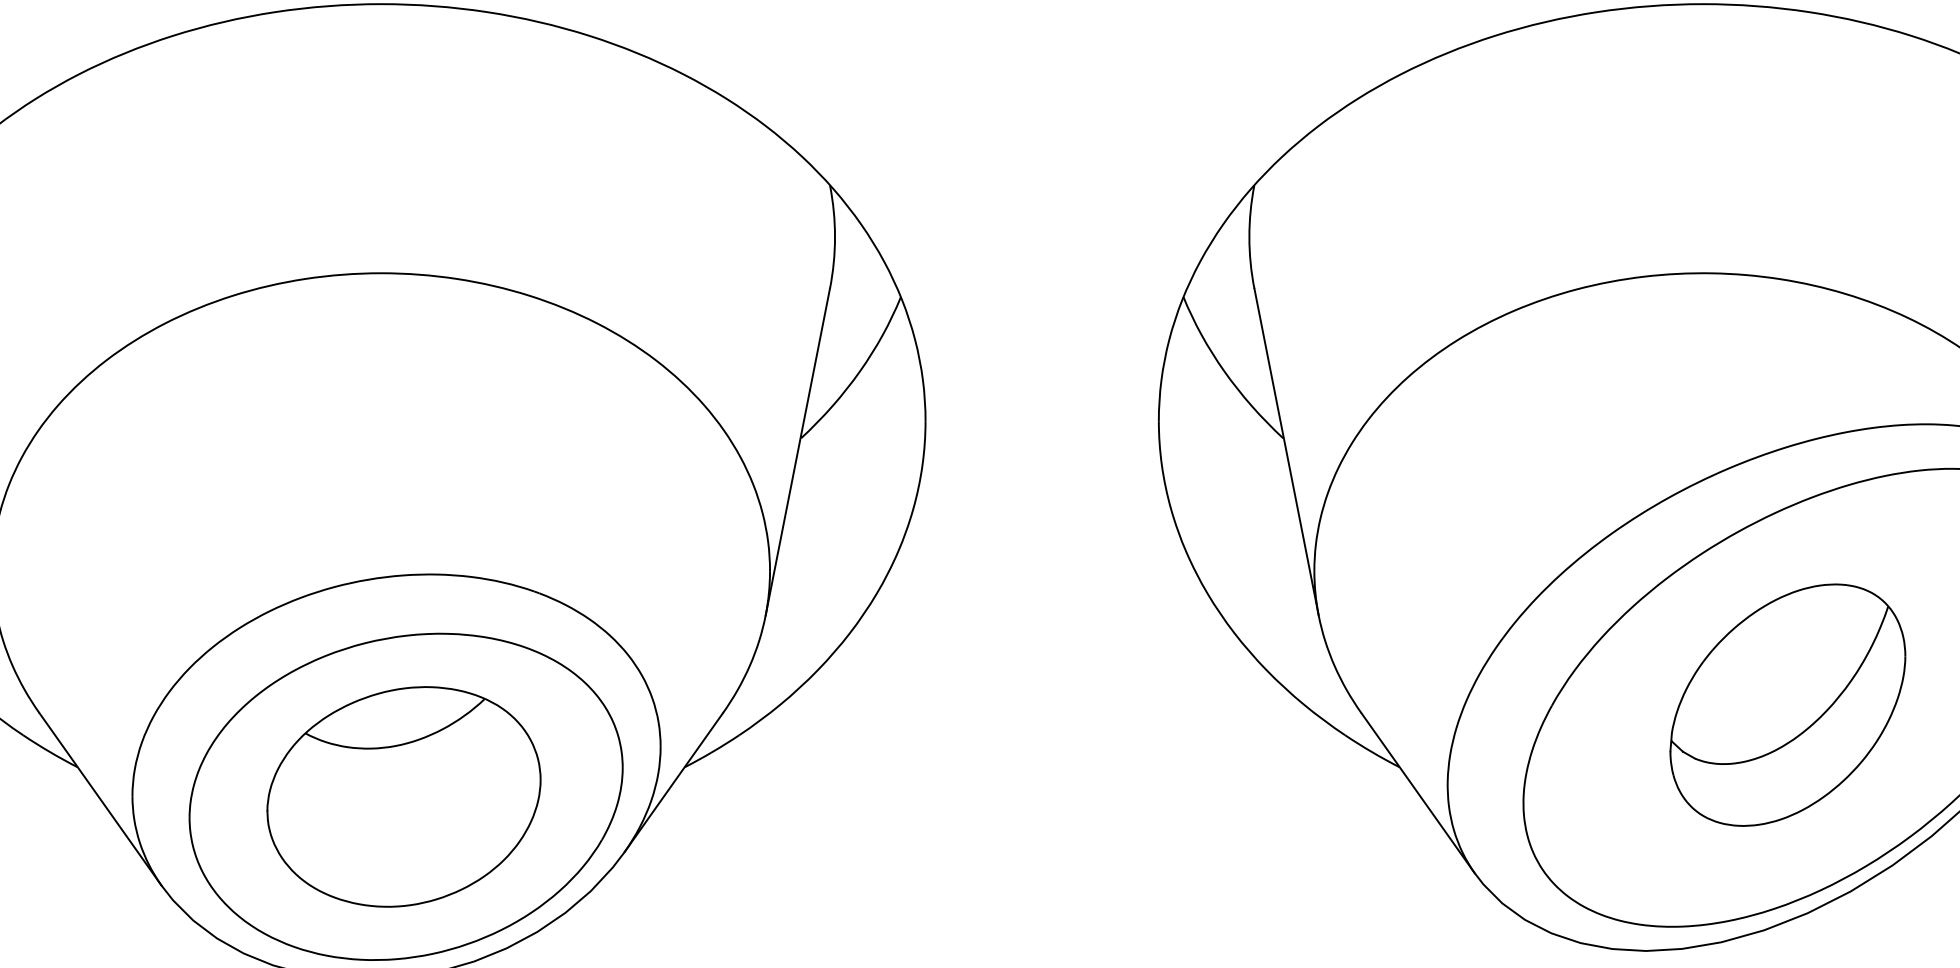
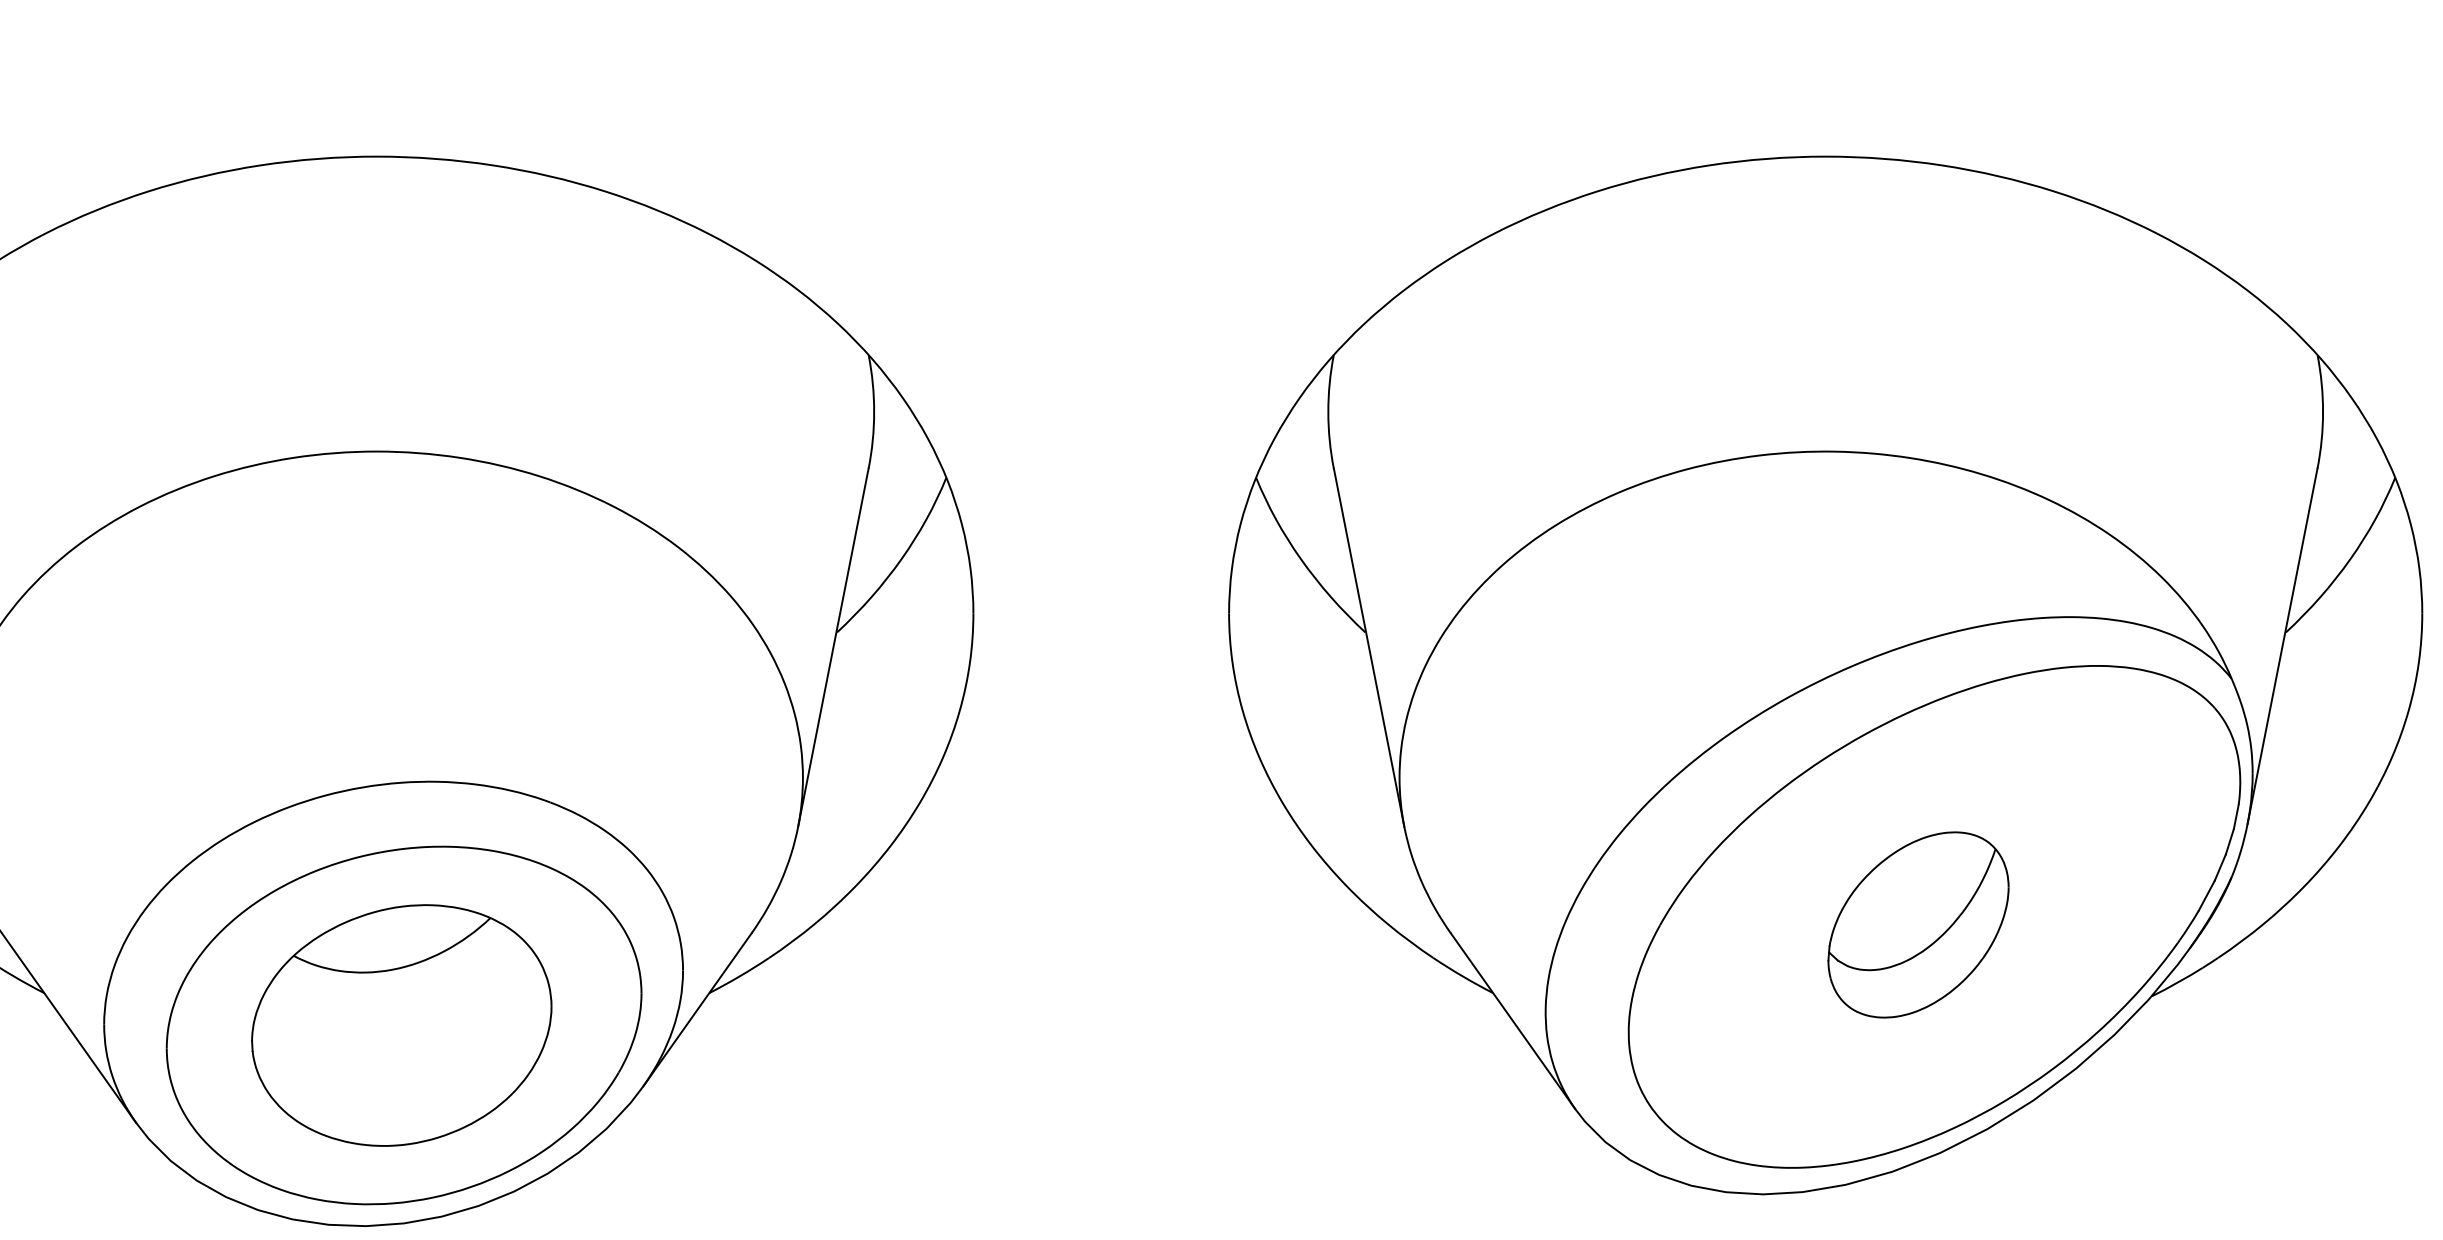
part: (1787, 704) -> (1918, 924), size x0.7

